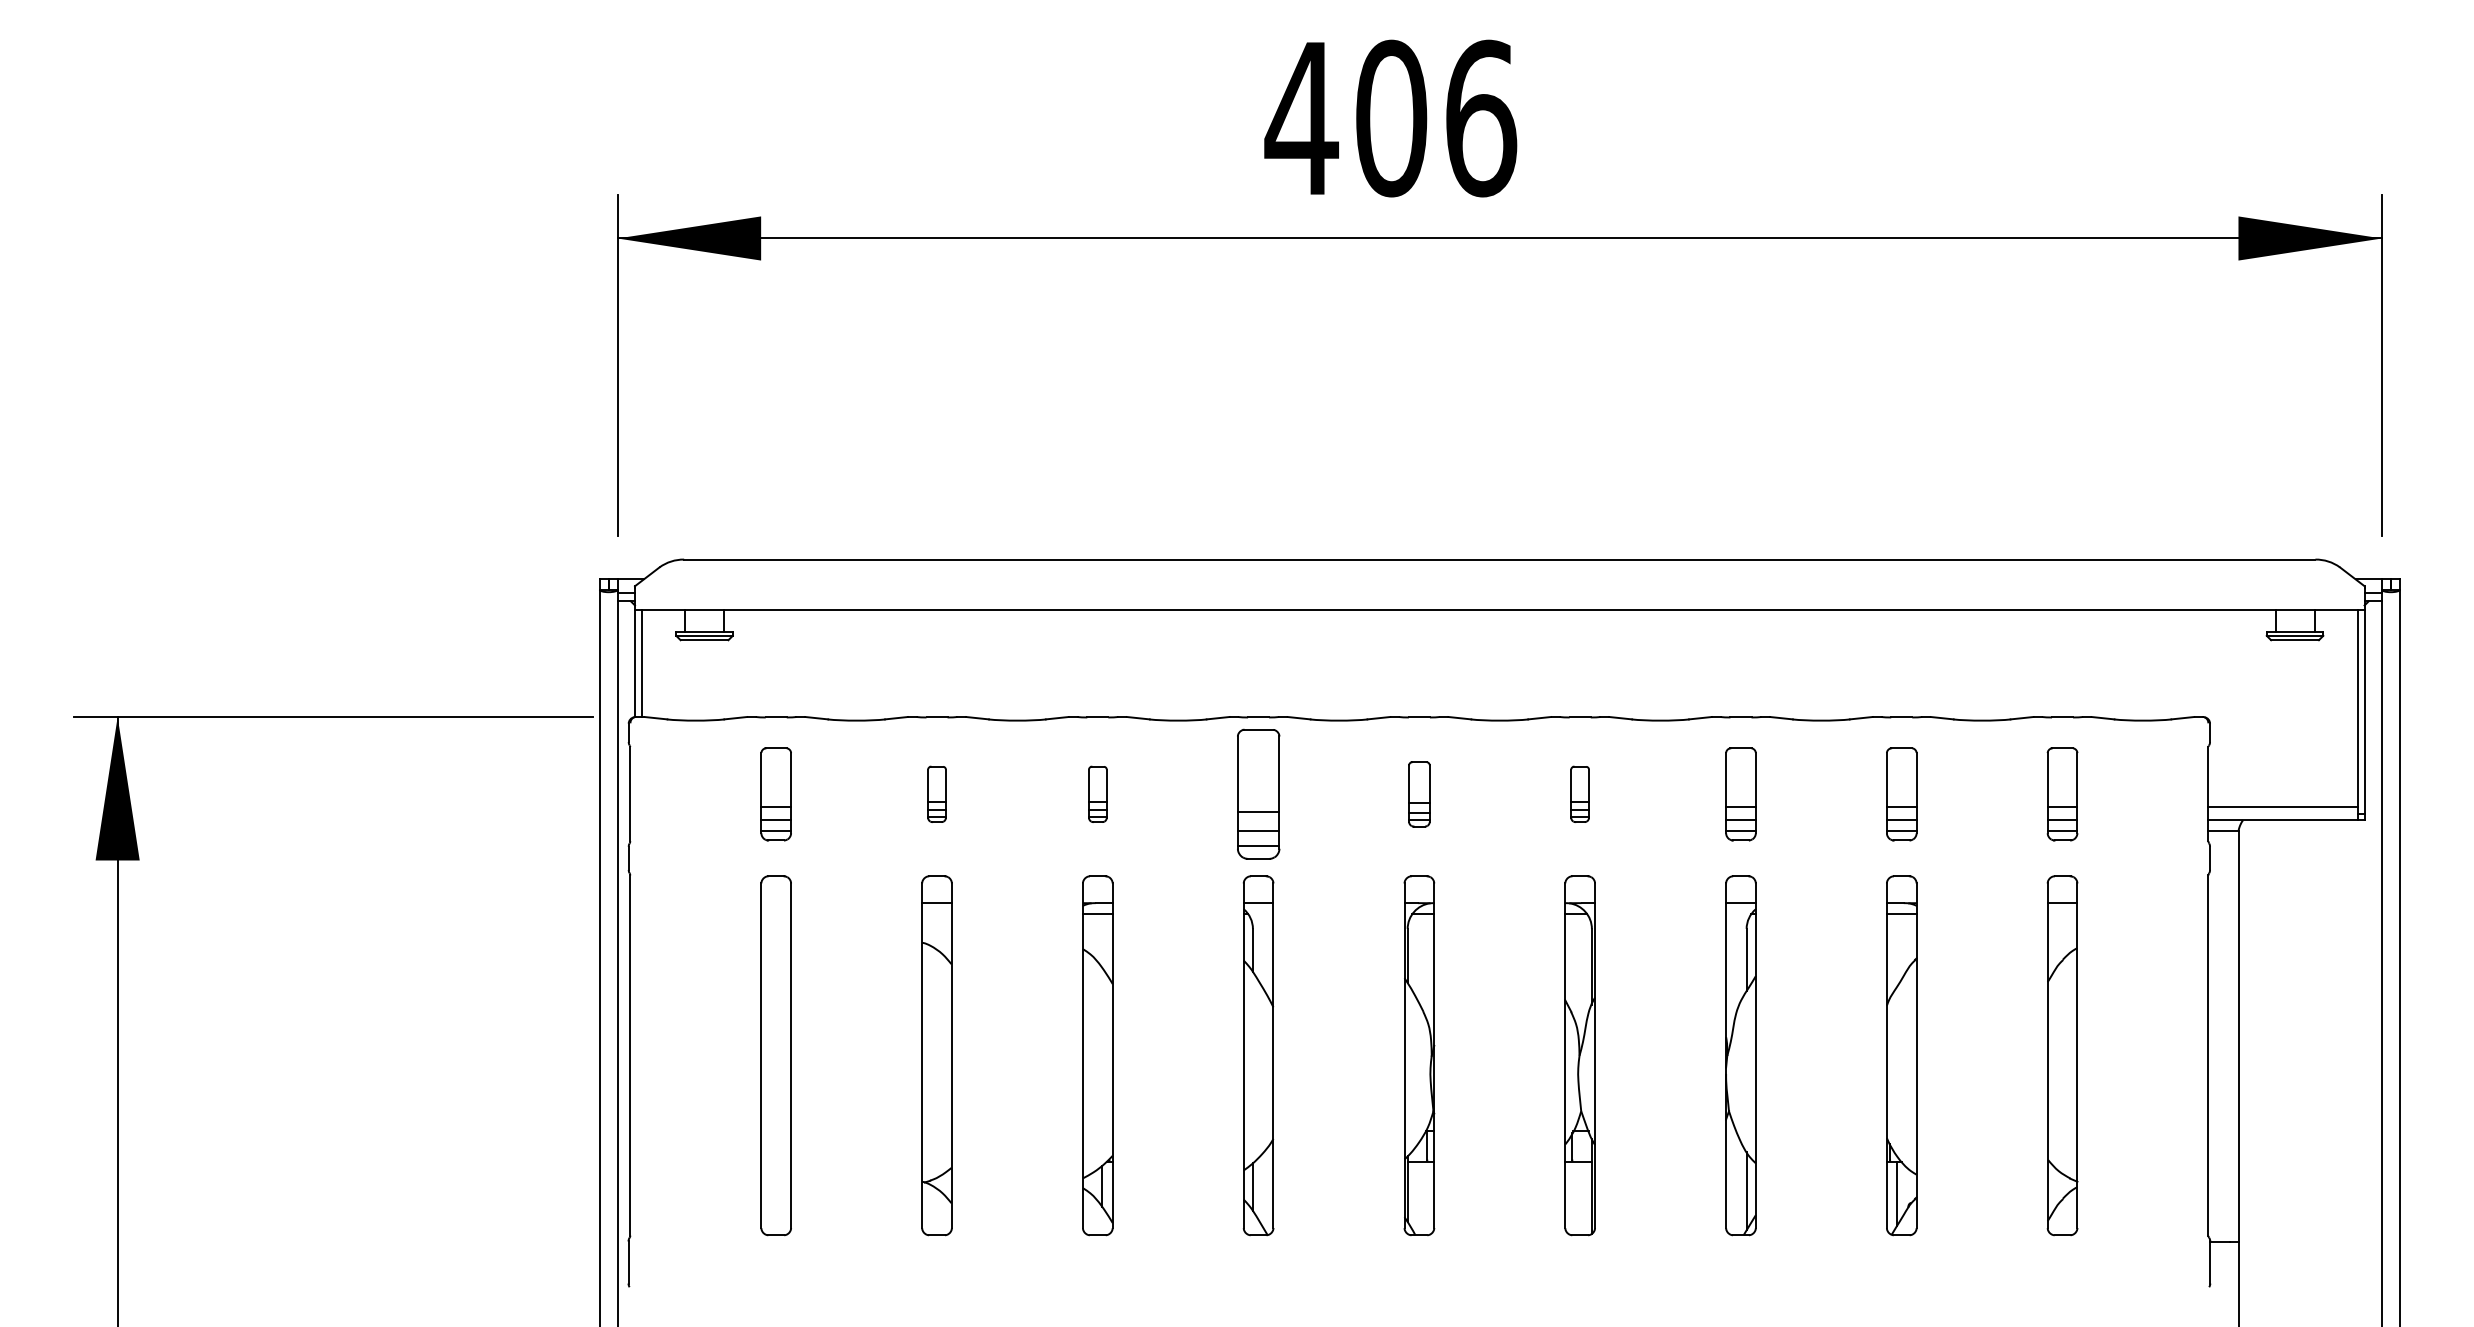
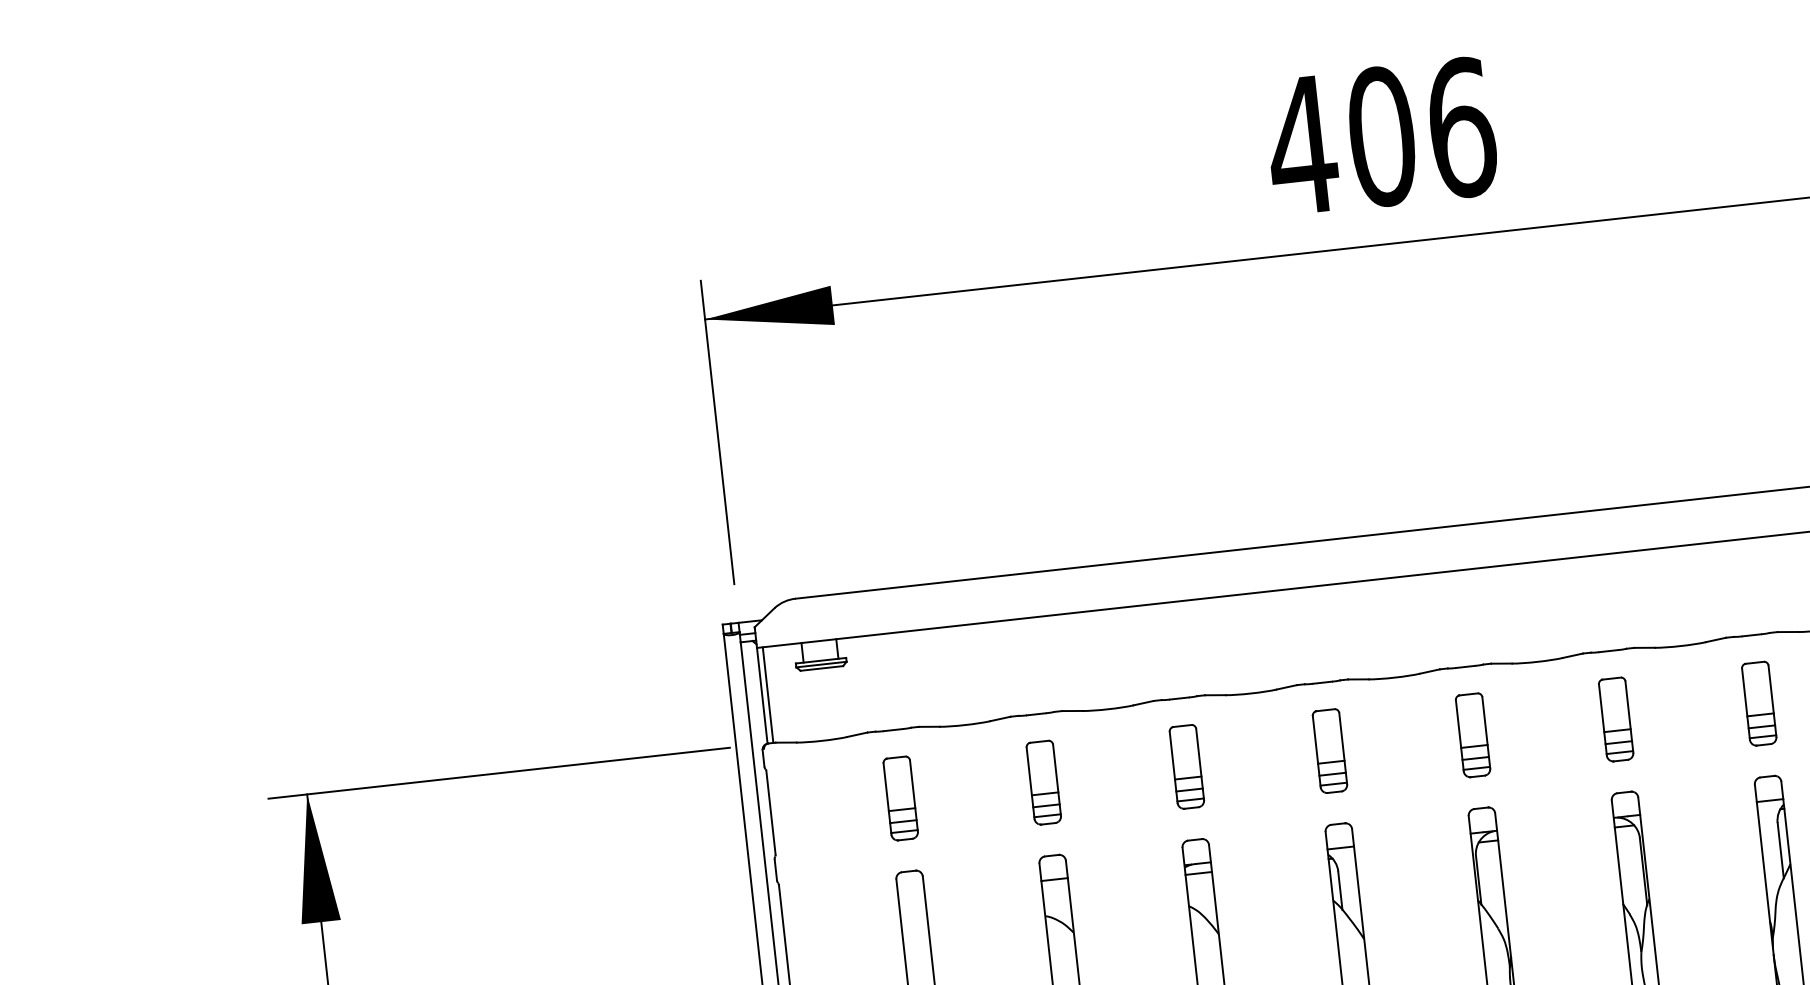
part: (936, 794) -> (1043, 782), size x1.67
part: (1097, 794) -> (1186, 767), size x1.67
part: (1258, 794) -> (1330, 751), size x0.71
part: (1419, 794) -> (1473, 735), size x1.43
part: (1579, 794) -> (1615, 719), size x1.67

